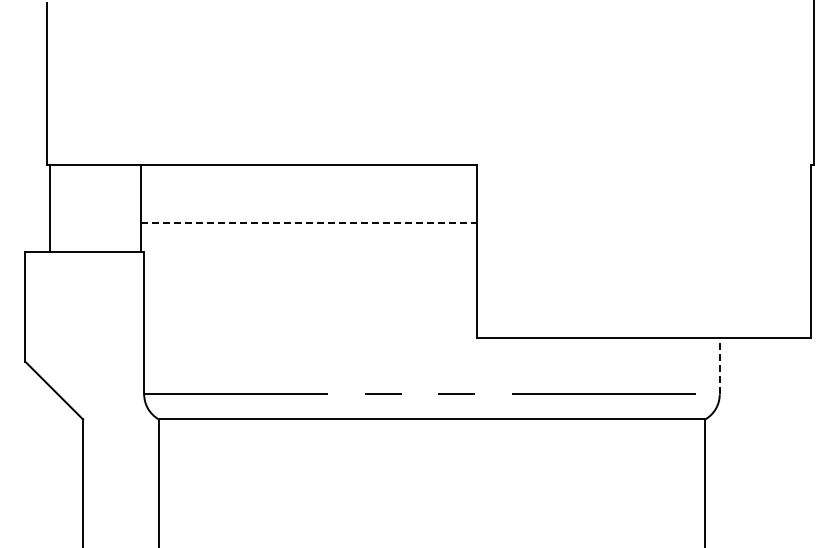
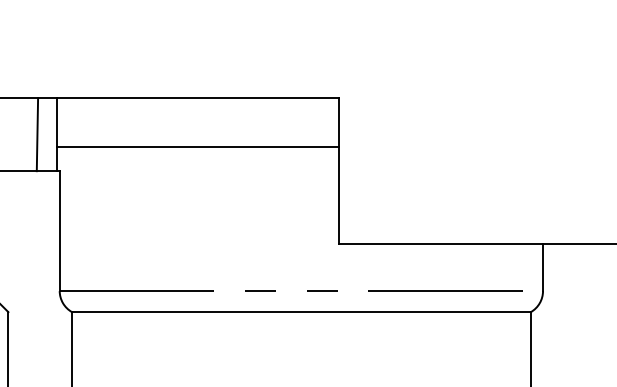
line: (117, 207) -> (37, 134), added
line: (308, 222) -> (197, 146), dashed -> solid
line: (719, 366) -> (542, 267), dashed -> solid

